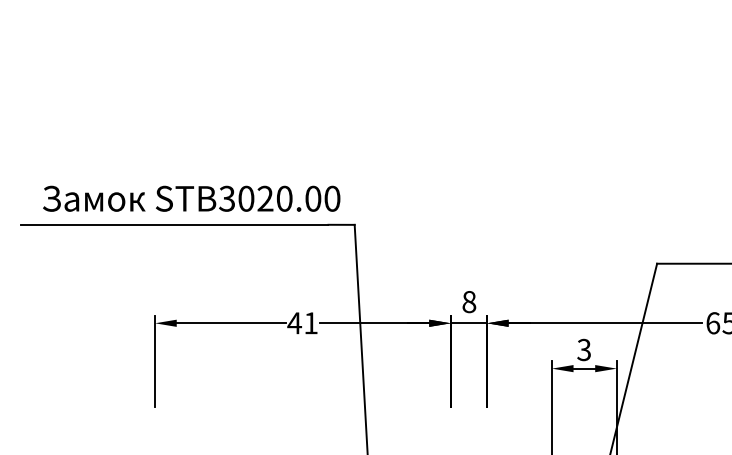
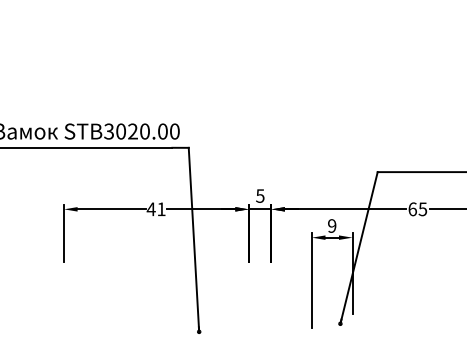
text: (469, 301) -> (260, 195), 8 -> 5
text: (583, 349) -> (331, 225), 3 -> 9

